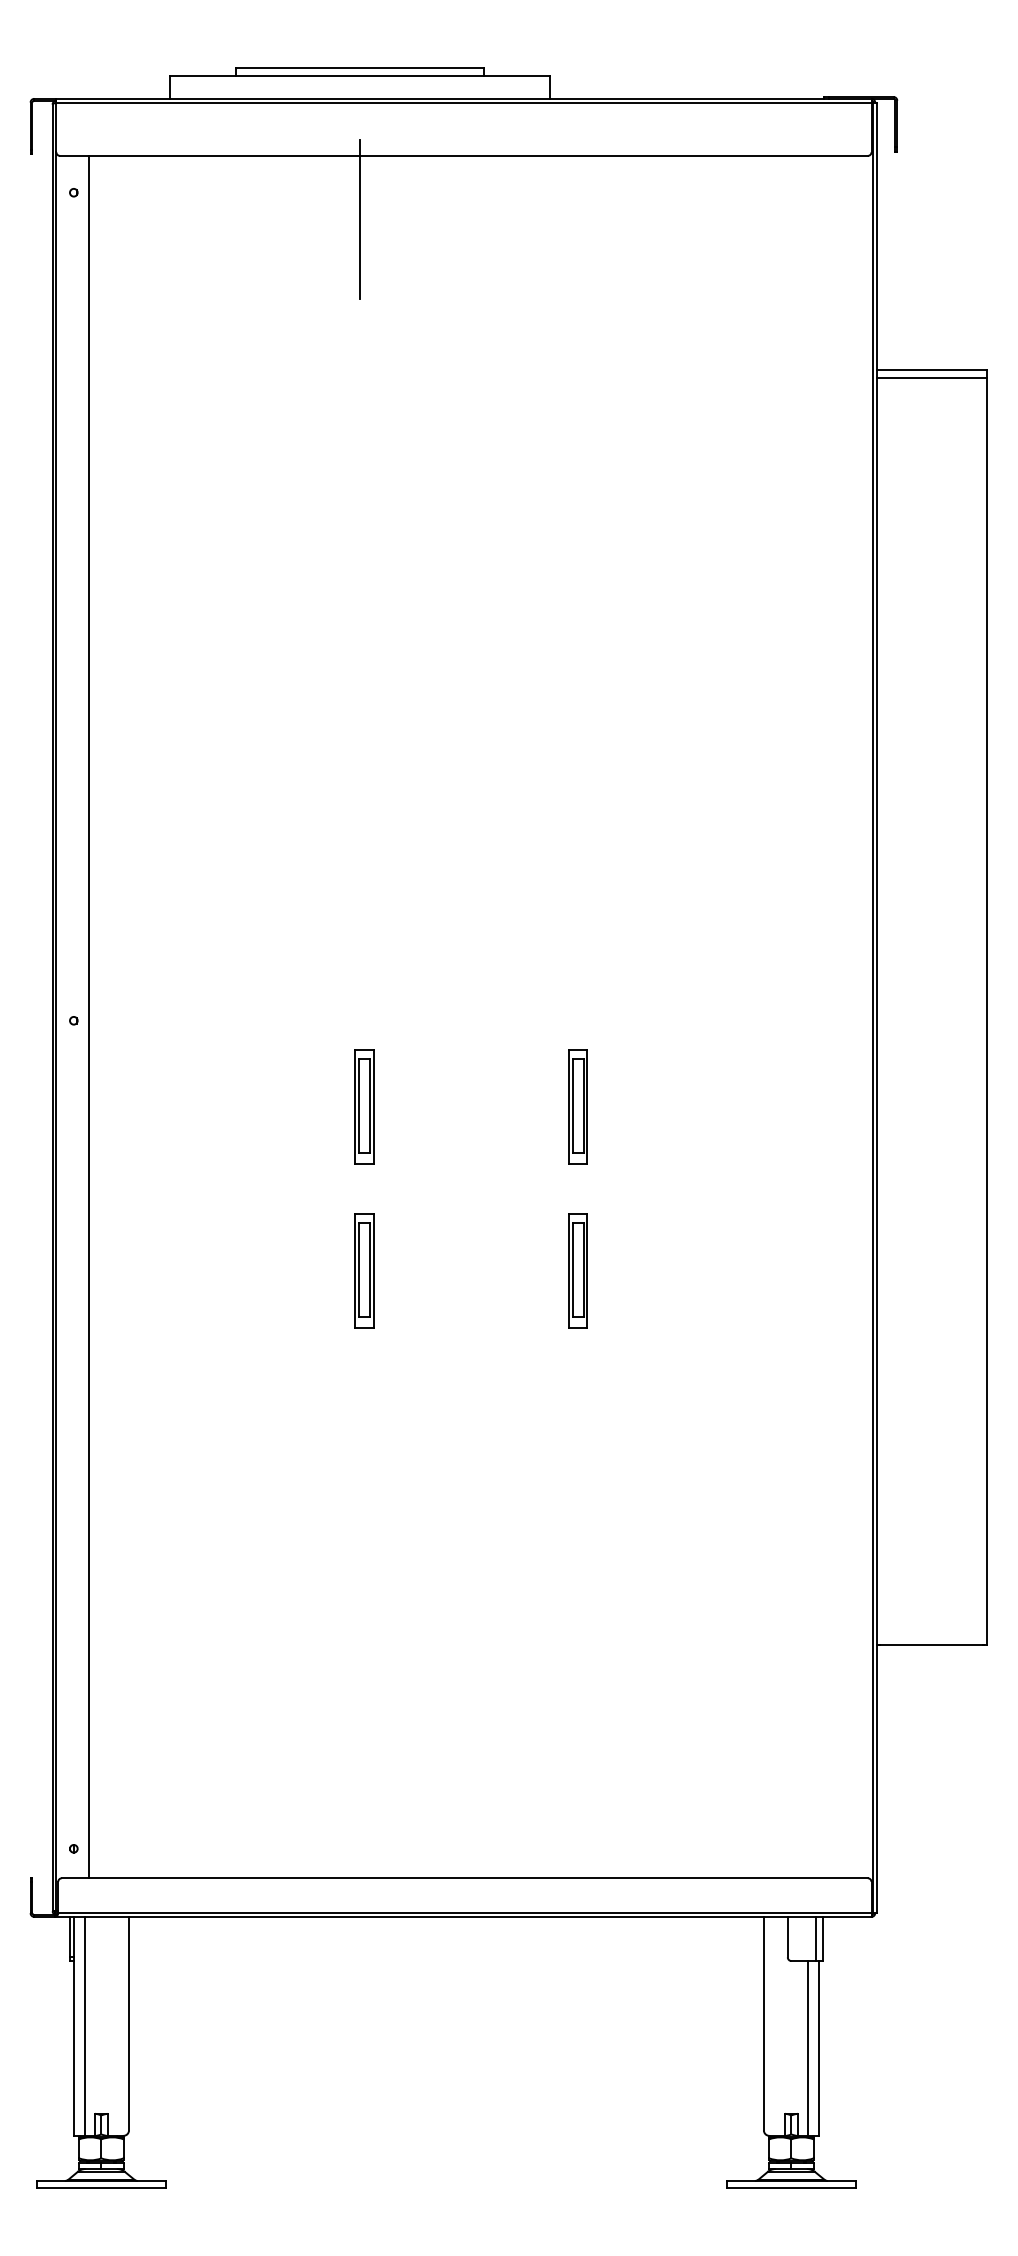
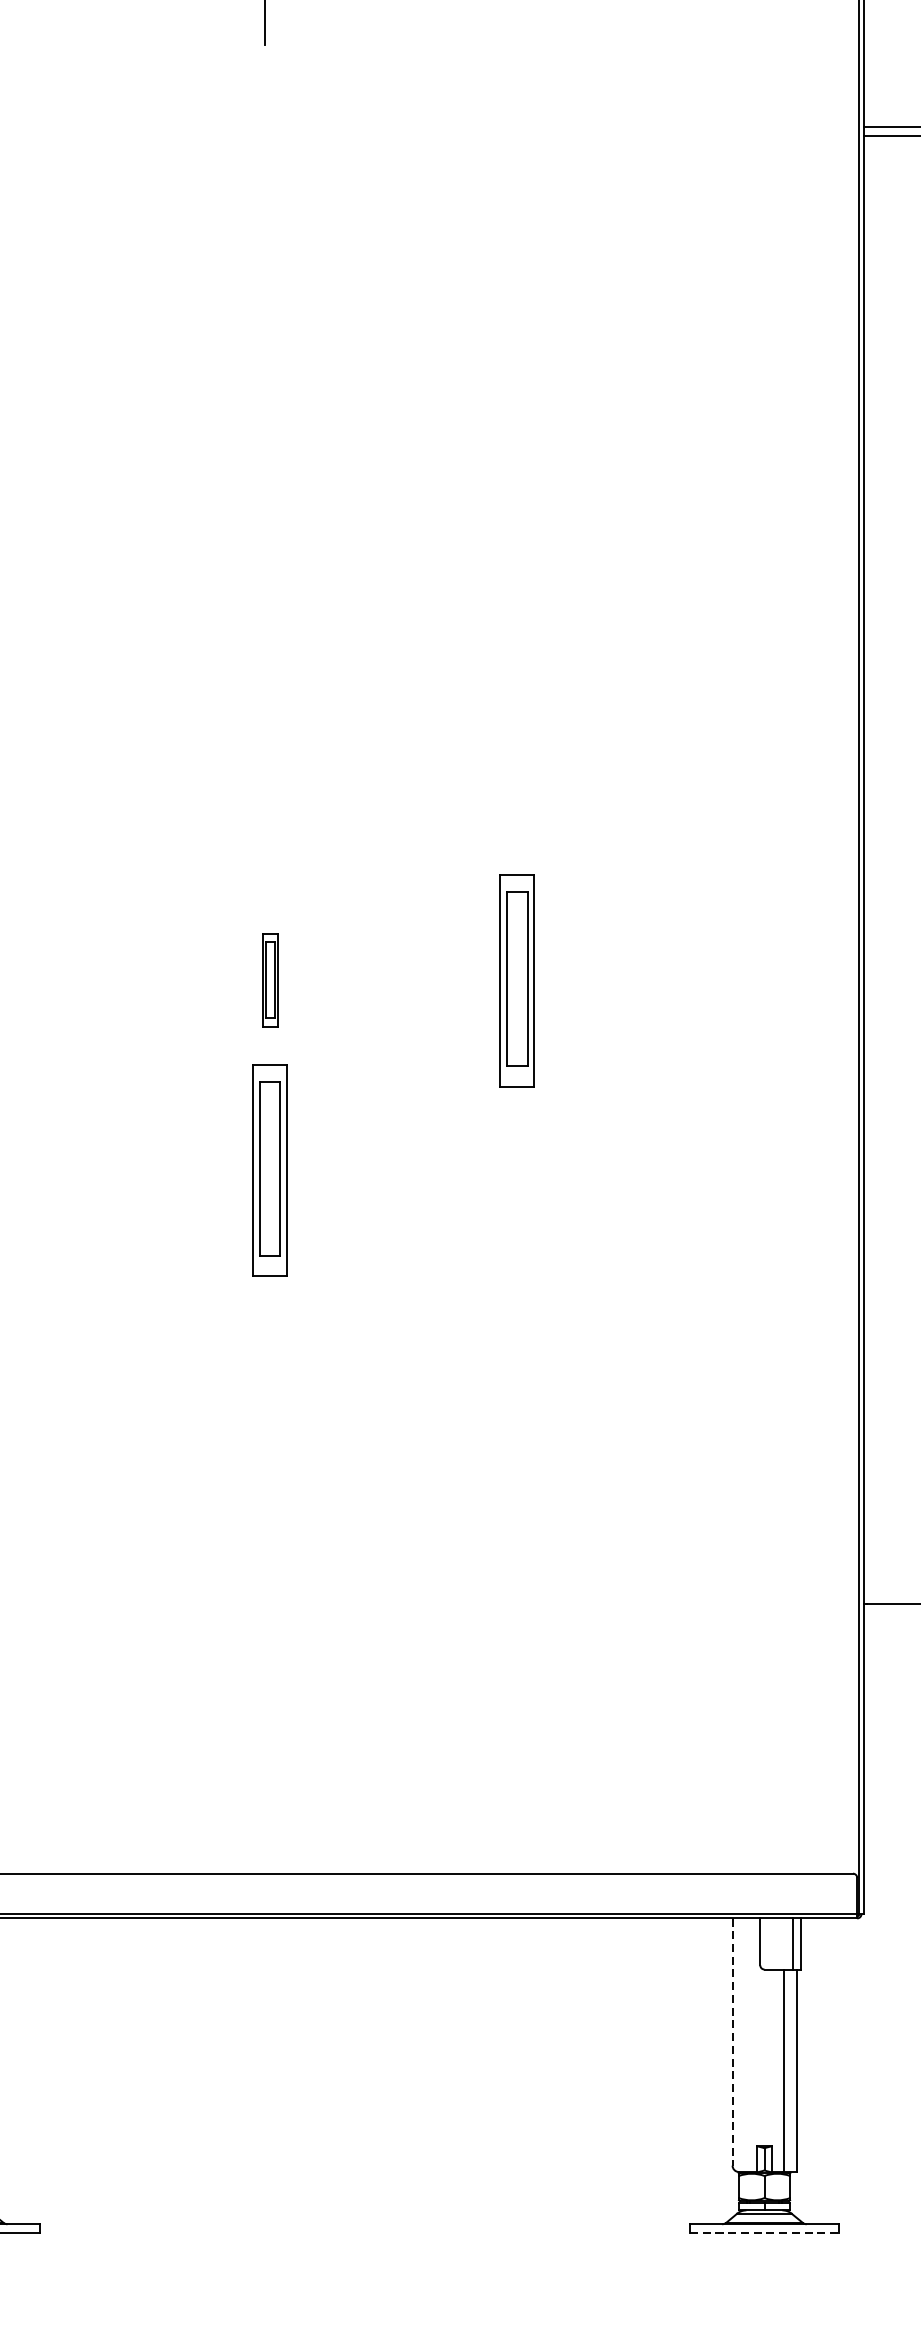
part: (364, 1106) -> (269, 979), size x0.7
part: (577, 1106) -> (516, 979), size x1.6
part: (364, 1270) -> (269, 1169), size x1.6
part: (577, 1270) -> (516, 1169), removed
line: (763, 2023) -> (732, 2041), solid -> dashed
line: (791, 2188) -> (764, 2232), solid -> dashed

